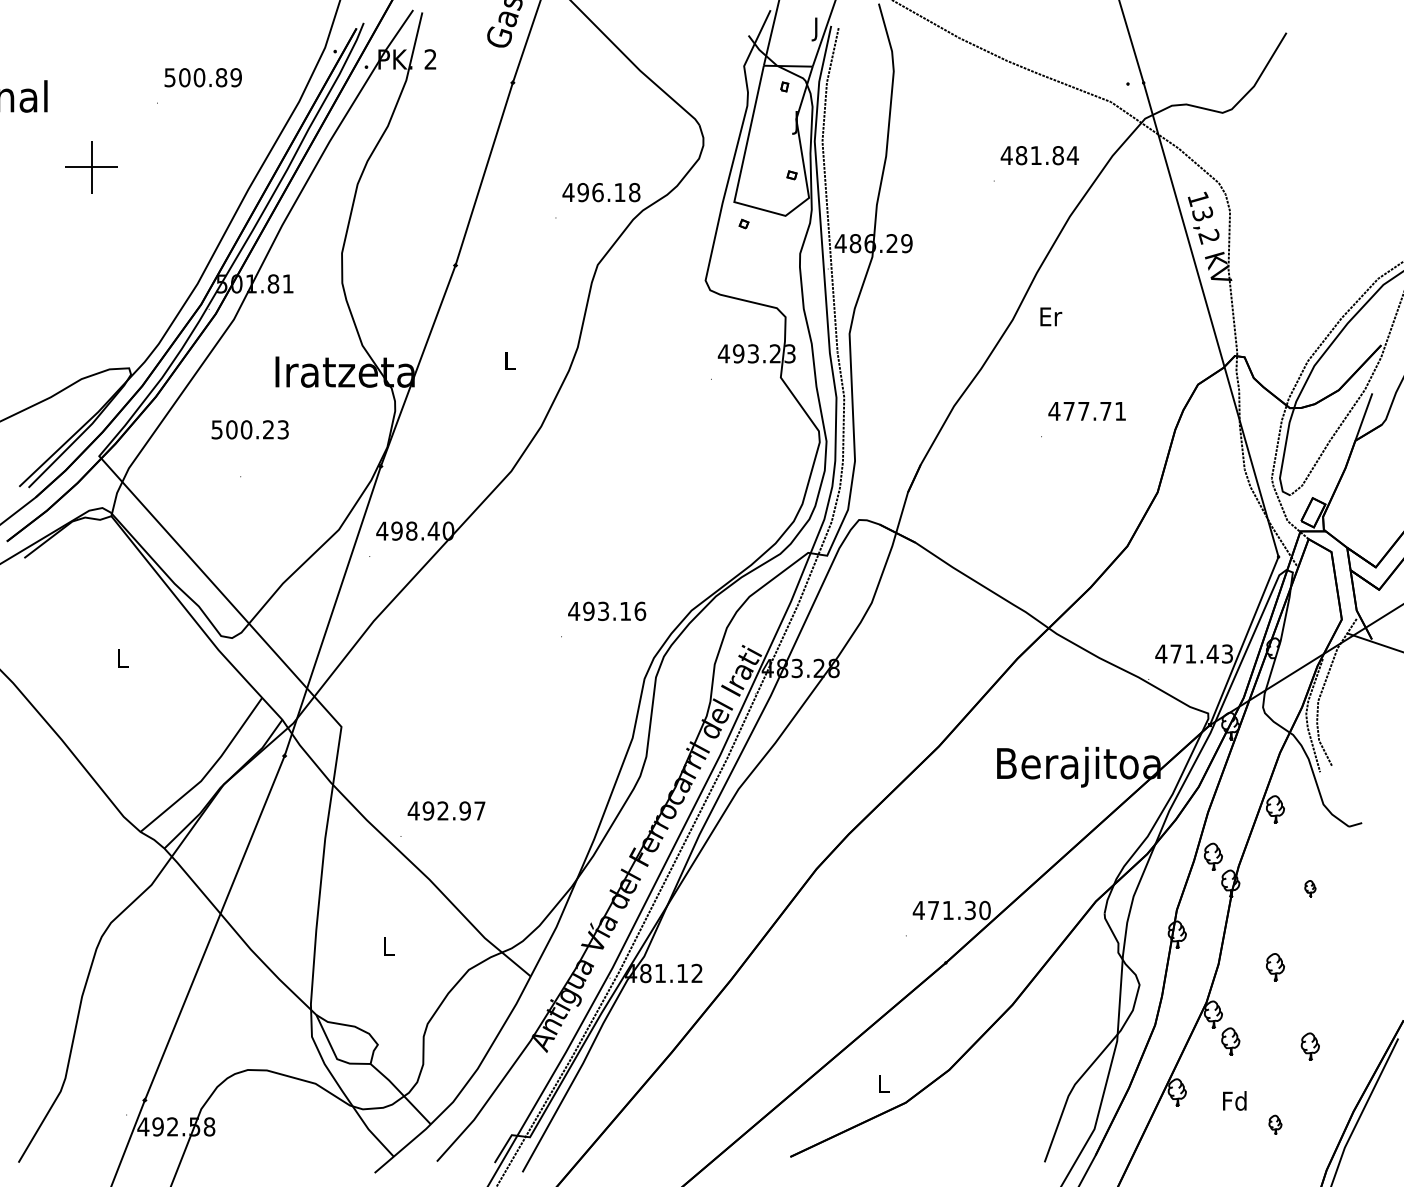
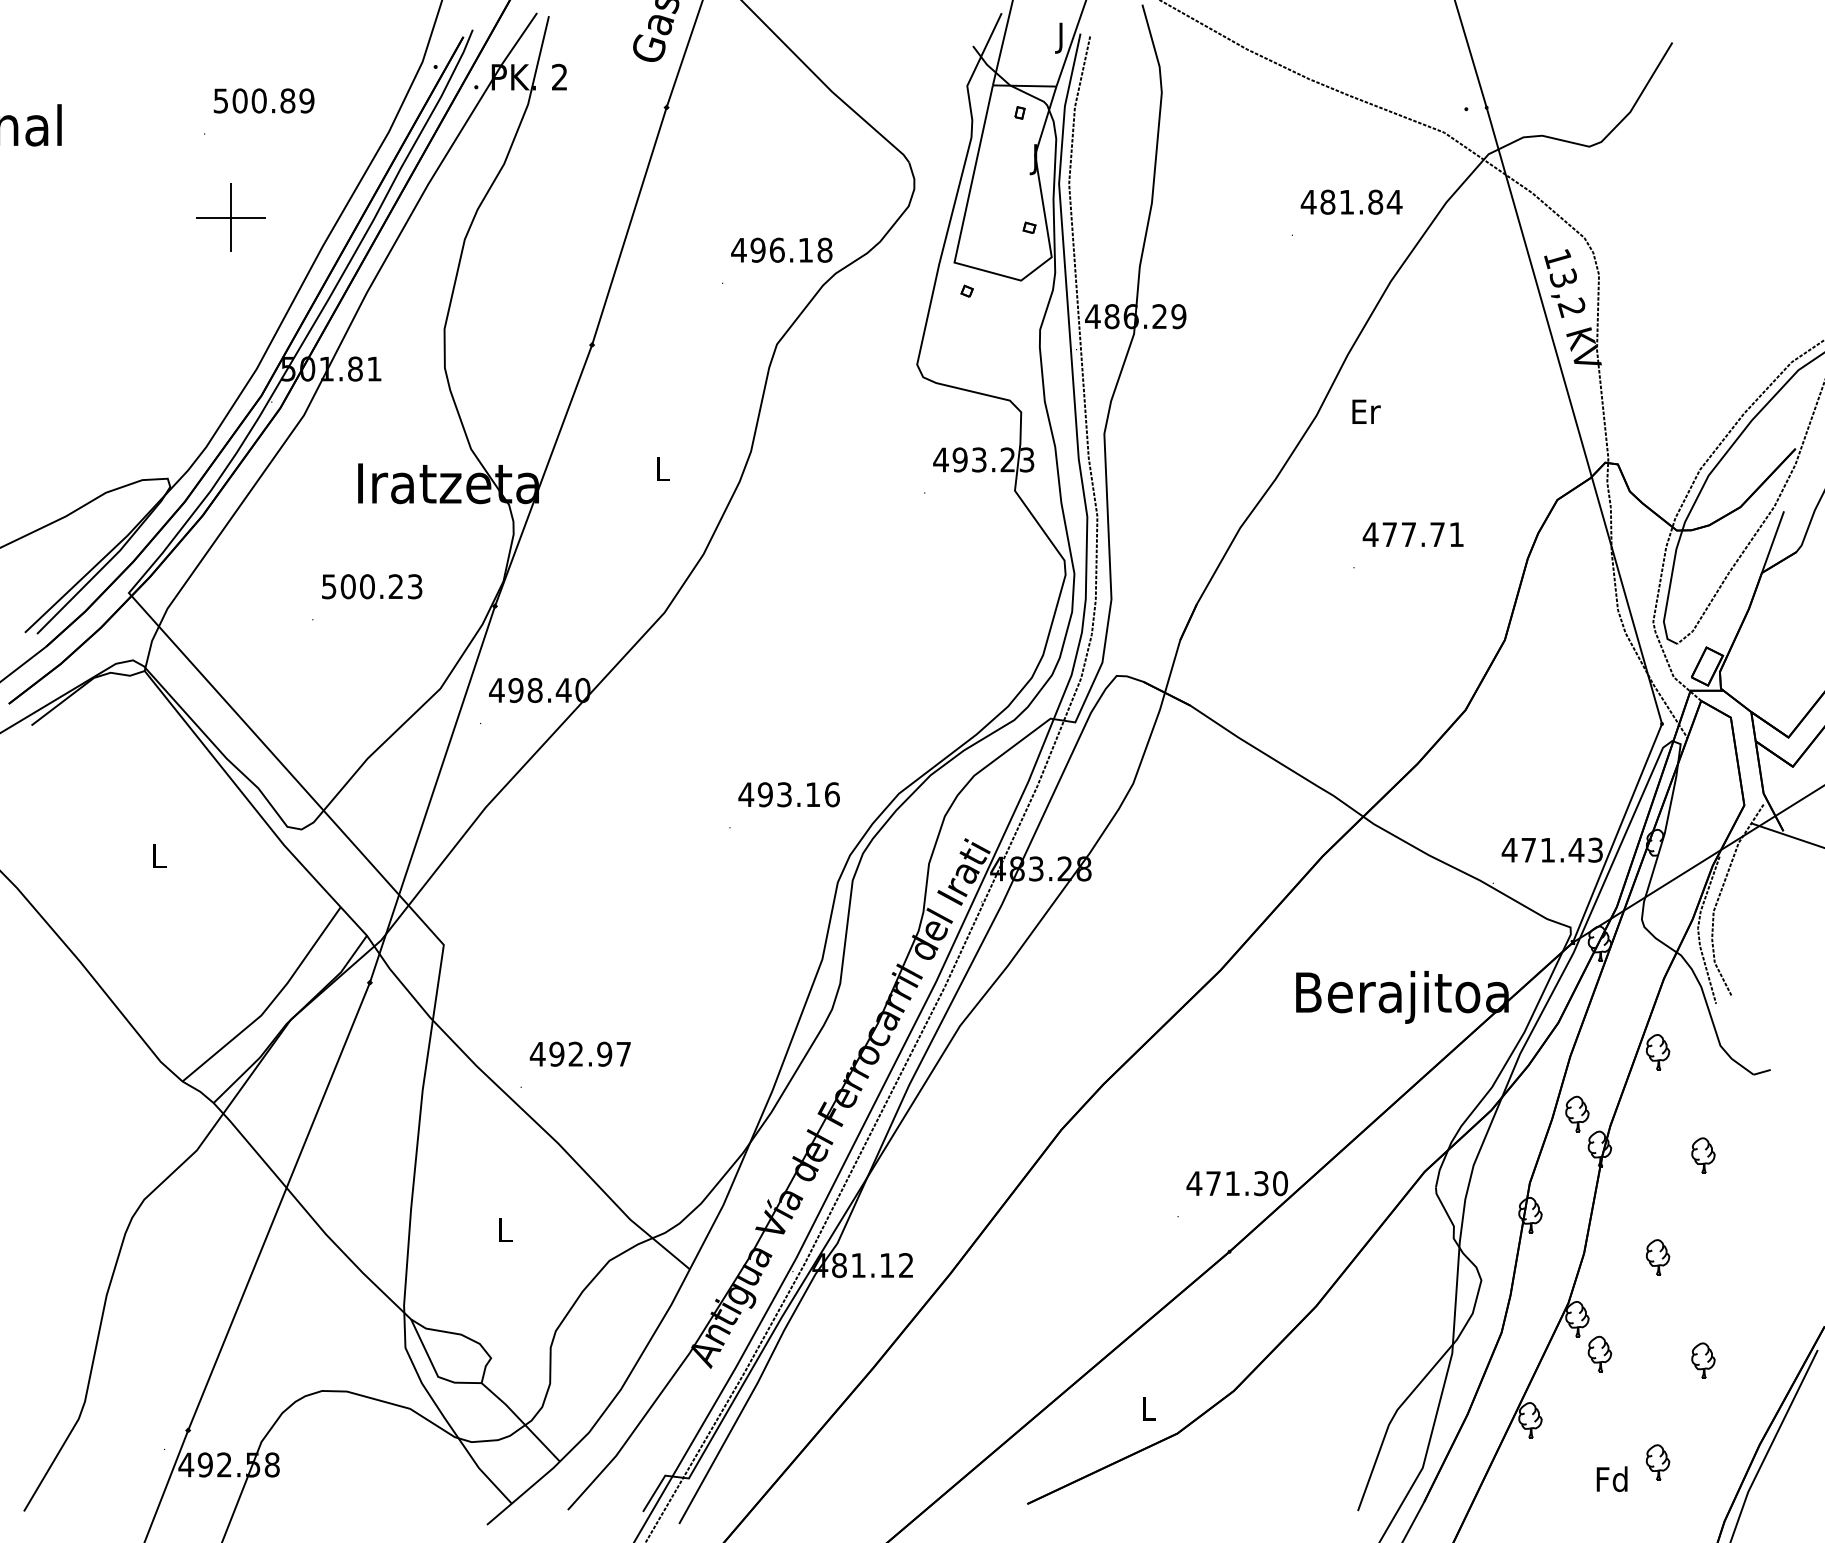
part: (91, 167) -> (230, 217), moved
text: (250, 429) -> (372, 586), moved
part: (1310, 888) -> (1703, 1155), size x1.67
text: (1234, 1100) -> (1611, 1478), moved
part: (1275, 1125) -> (1657, 1462), size x1.43

